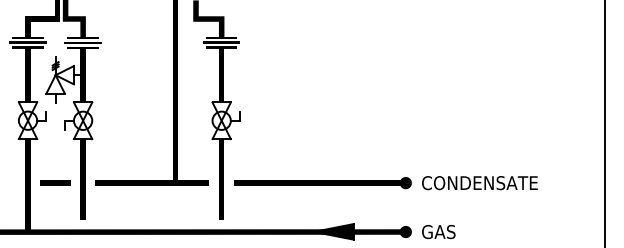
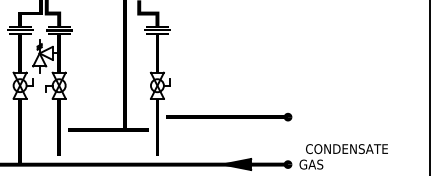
line: (55, 182) -> (39, 129), removed
part: (322, 183) -> (228, 117), moved
text: (479, 183) -> (346, 149), moved

